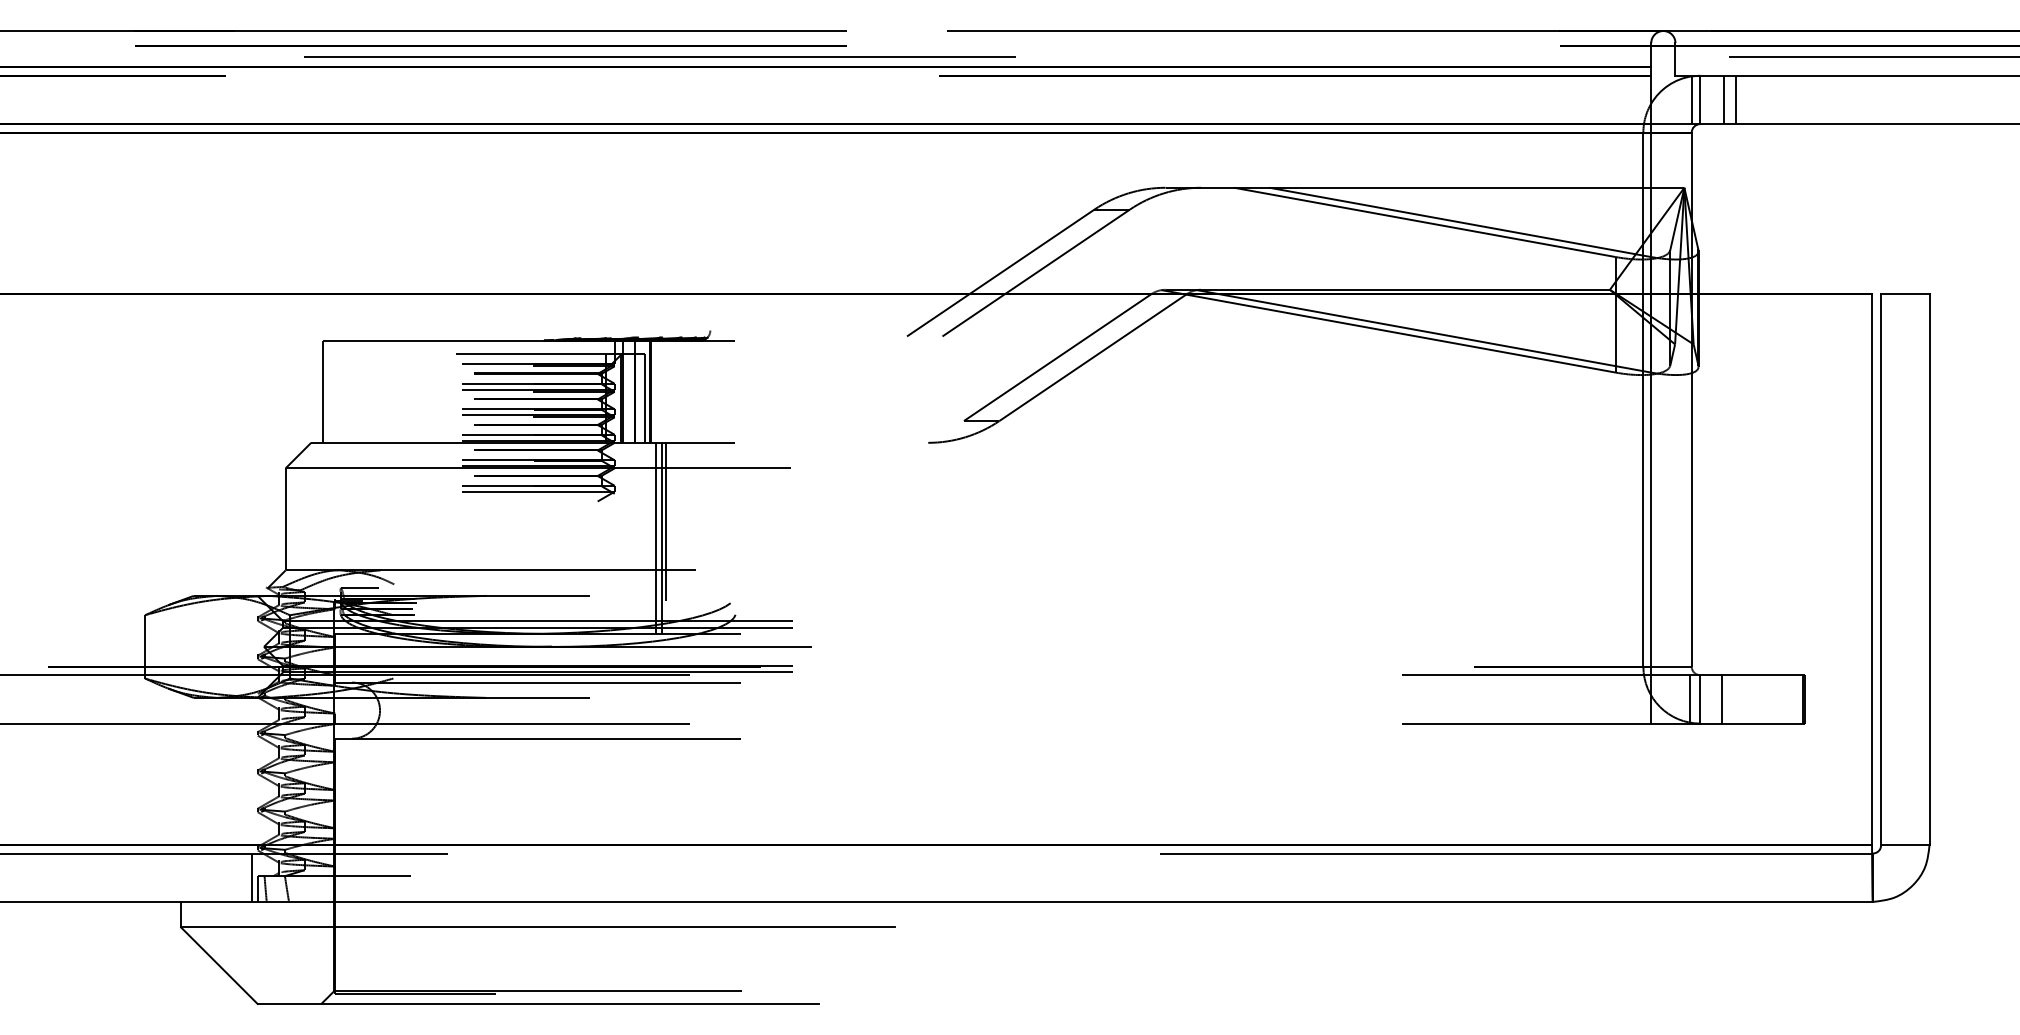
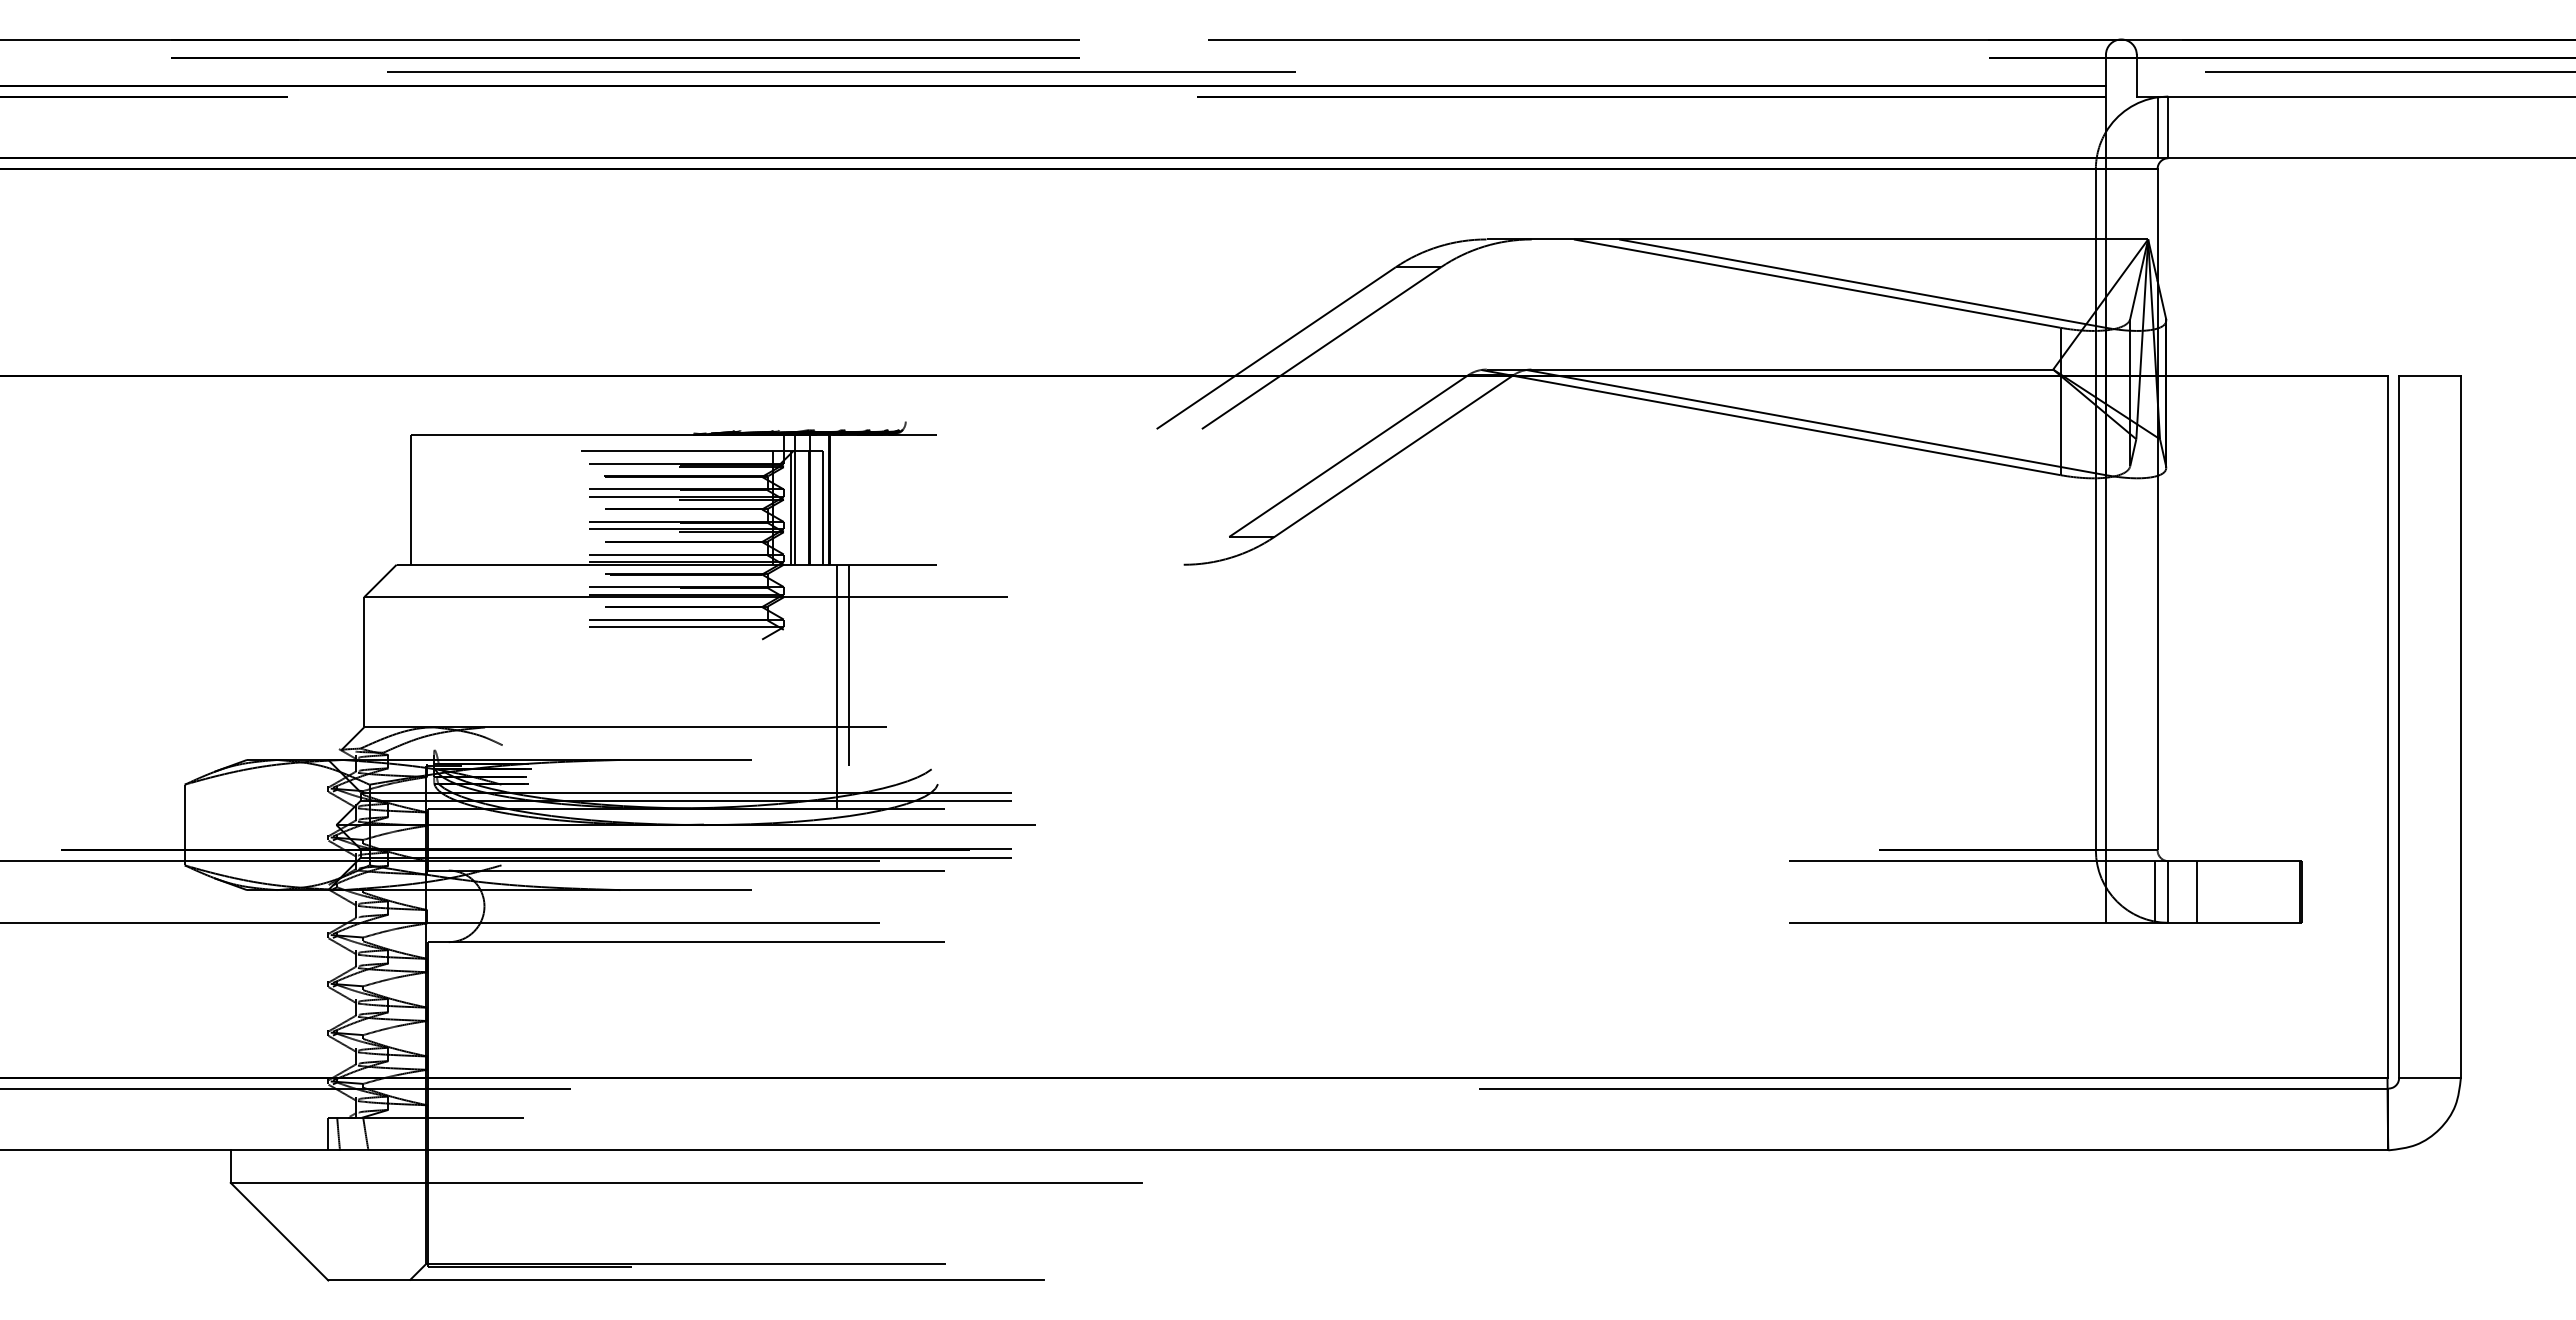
line: (1724, 100) -> (2199, 127), removed
line: (1736, 100) -> (2214, 127), removed
line: (661, 538) -> (843, 686), removed
line: (359, 588) -> (458, 750), removed
line: (251, 877) -> (320, 1119), removed

